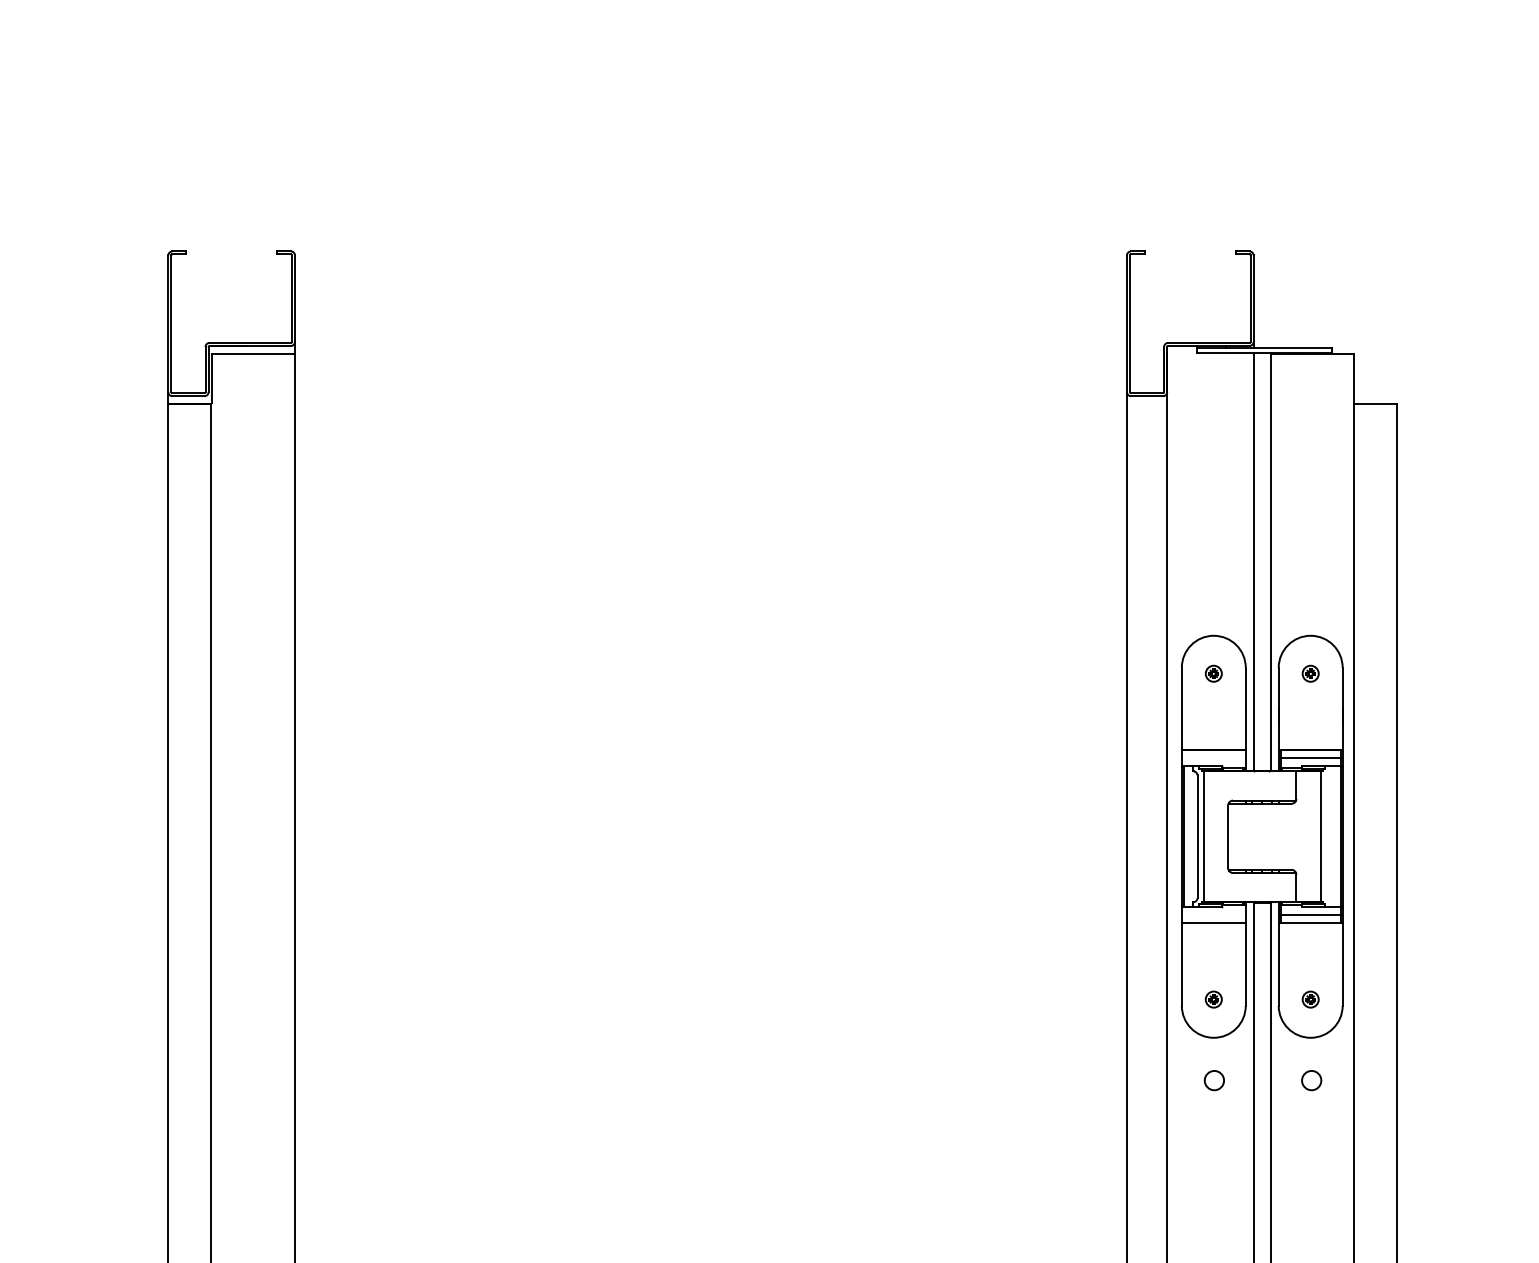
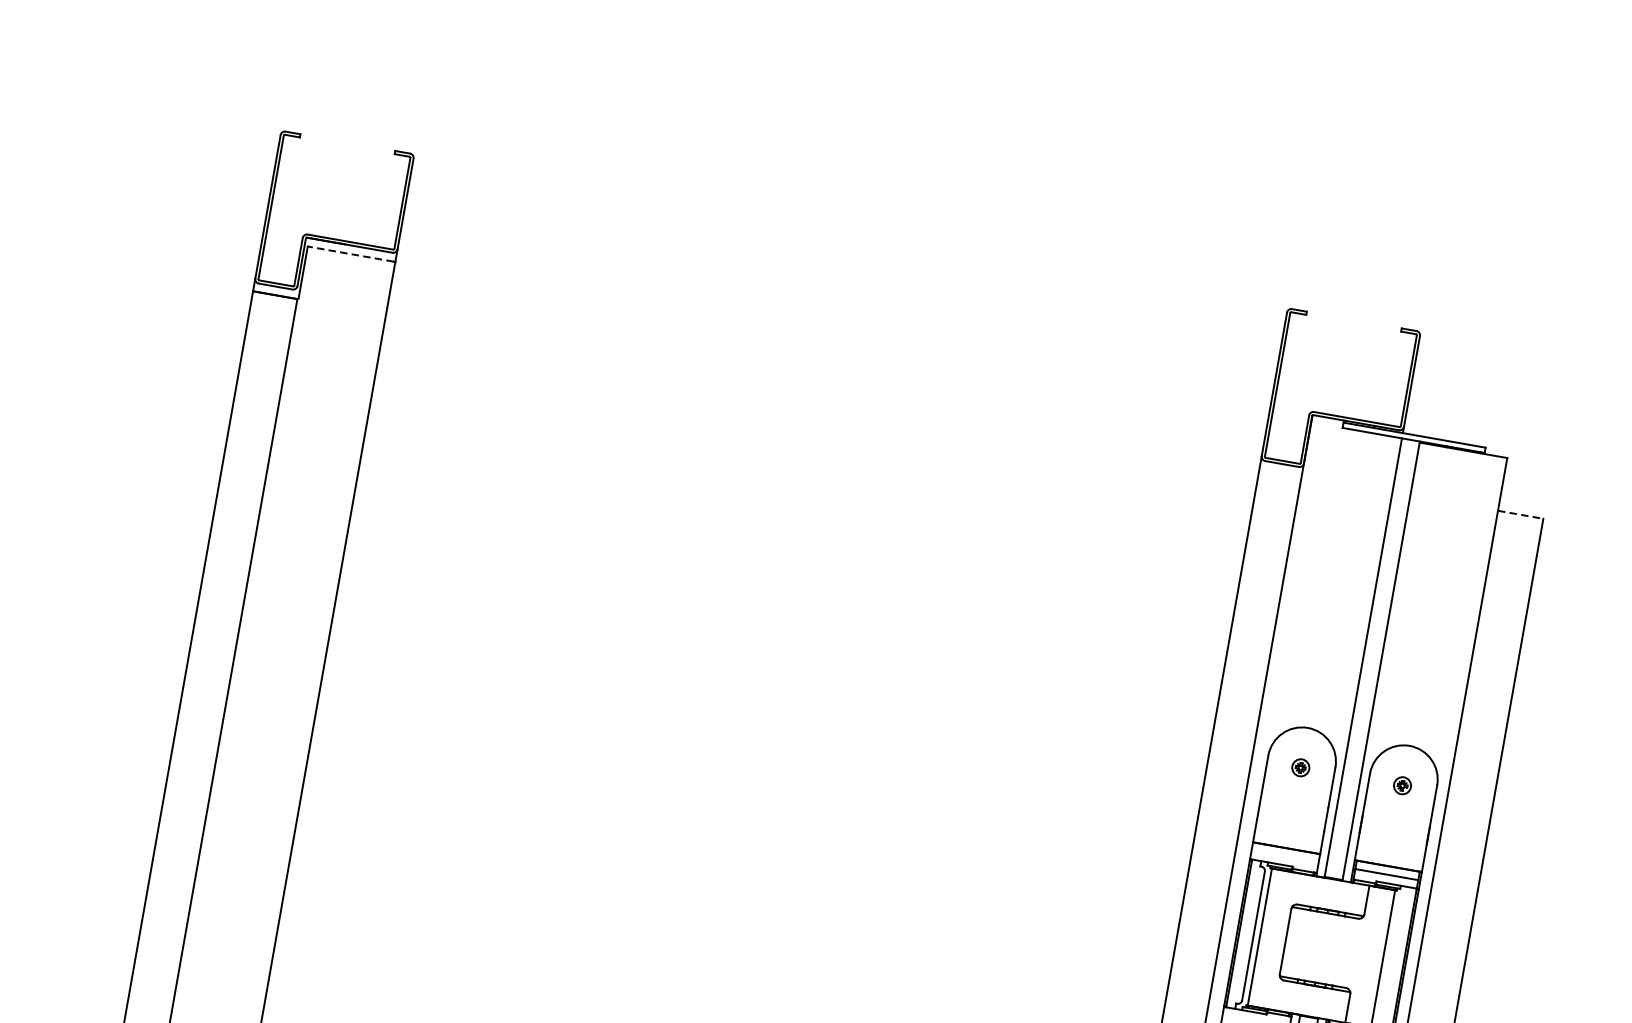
line: (252, 353) -> (350, 253), solid -> dashed
line: (1375, 404) -> (1520, 515), solid -> dashed

